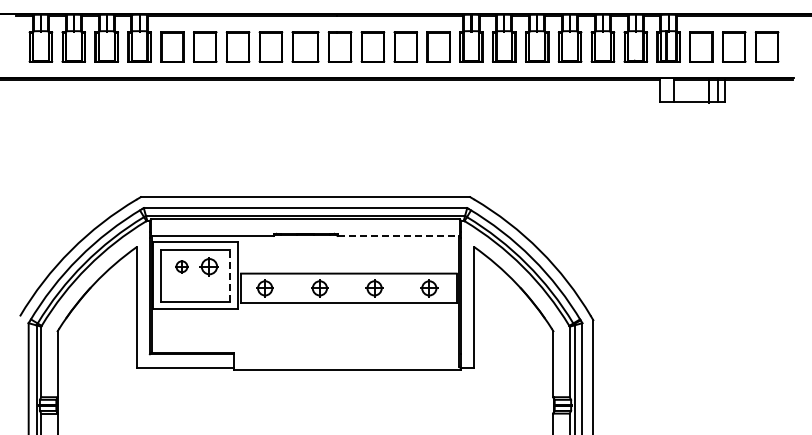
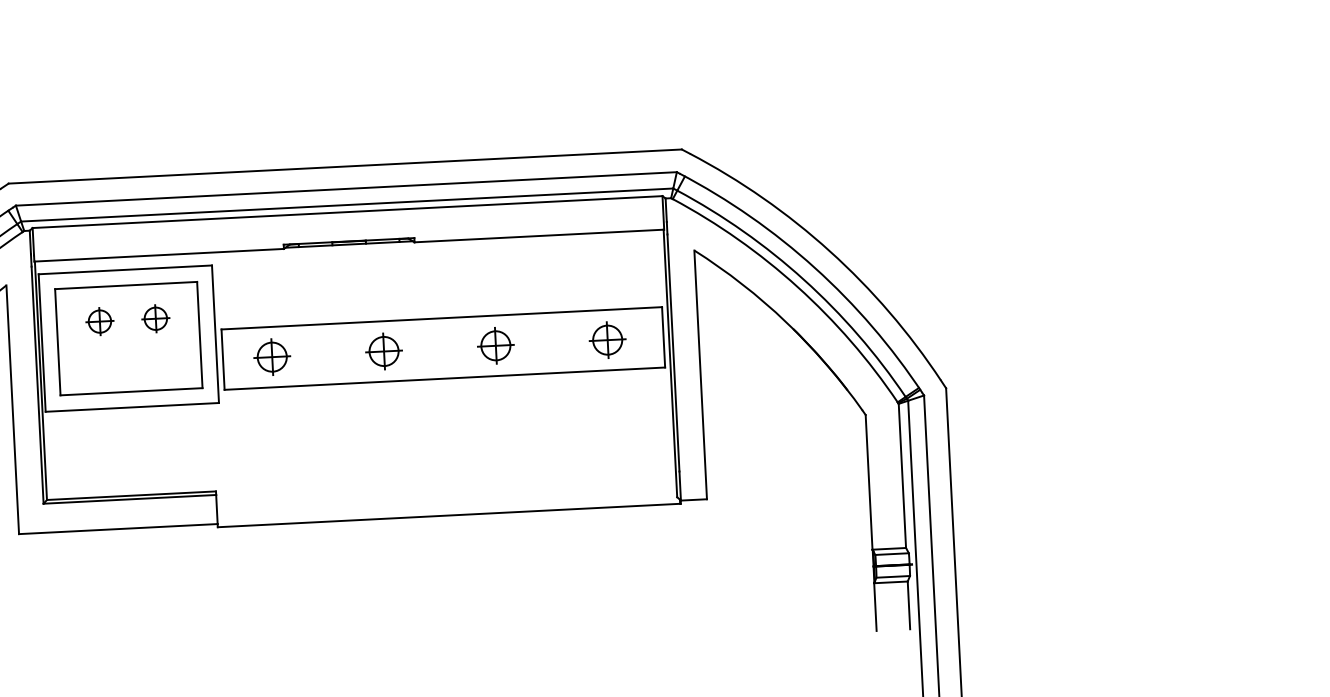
line: (399, 235) -> (541, 235), dashed -> solid
part: (208, 266) -> (154, 318), size x0.71
line: (230, 275) -> (200, 334), dashed -> solid

